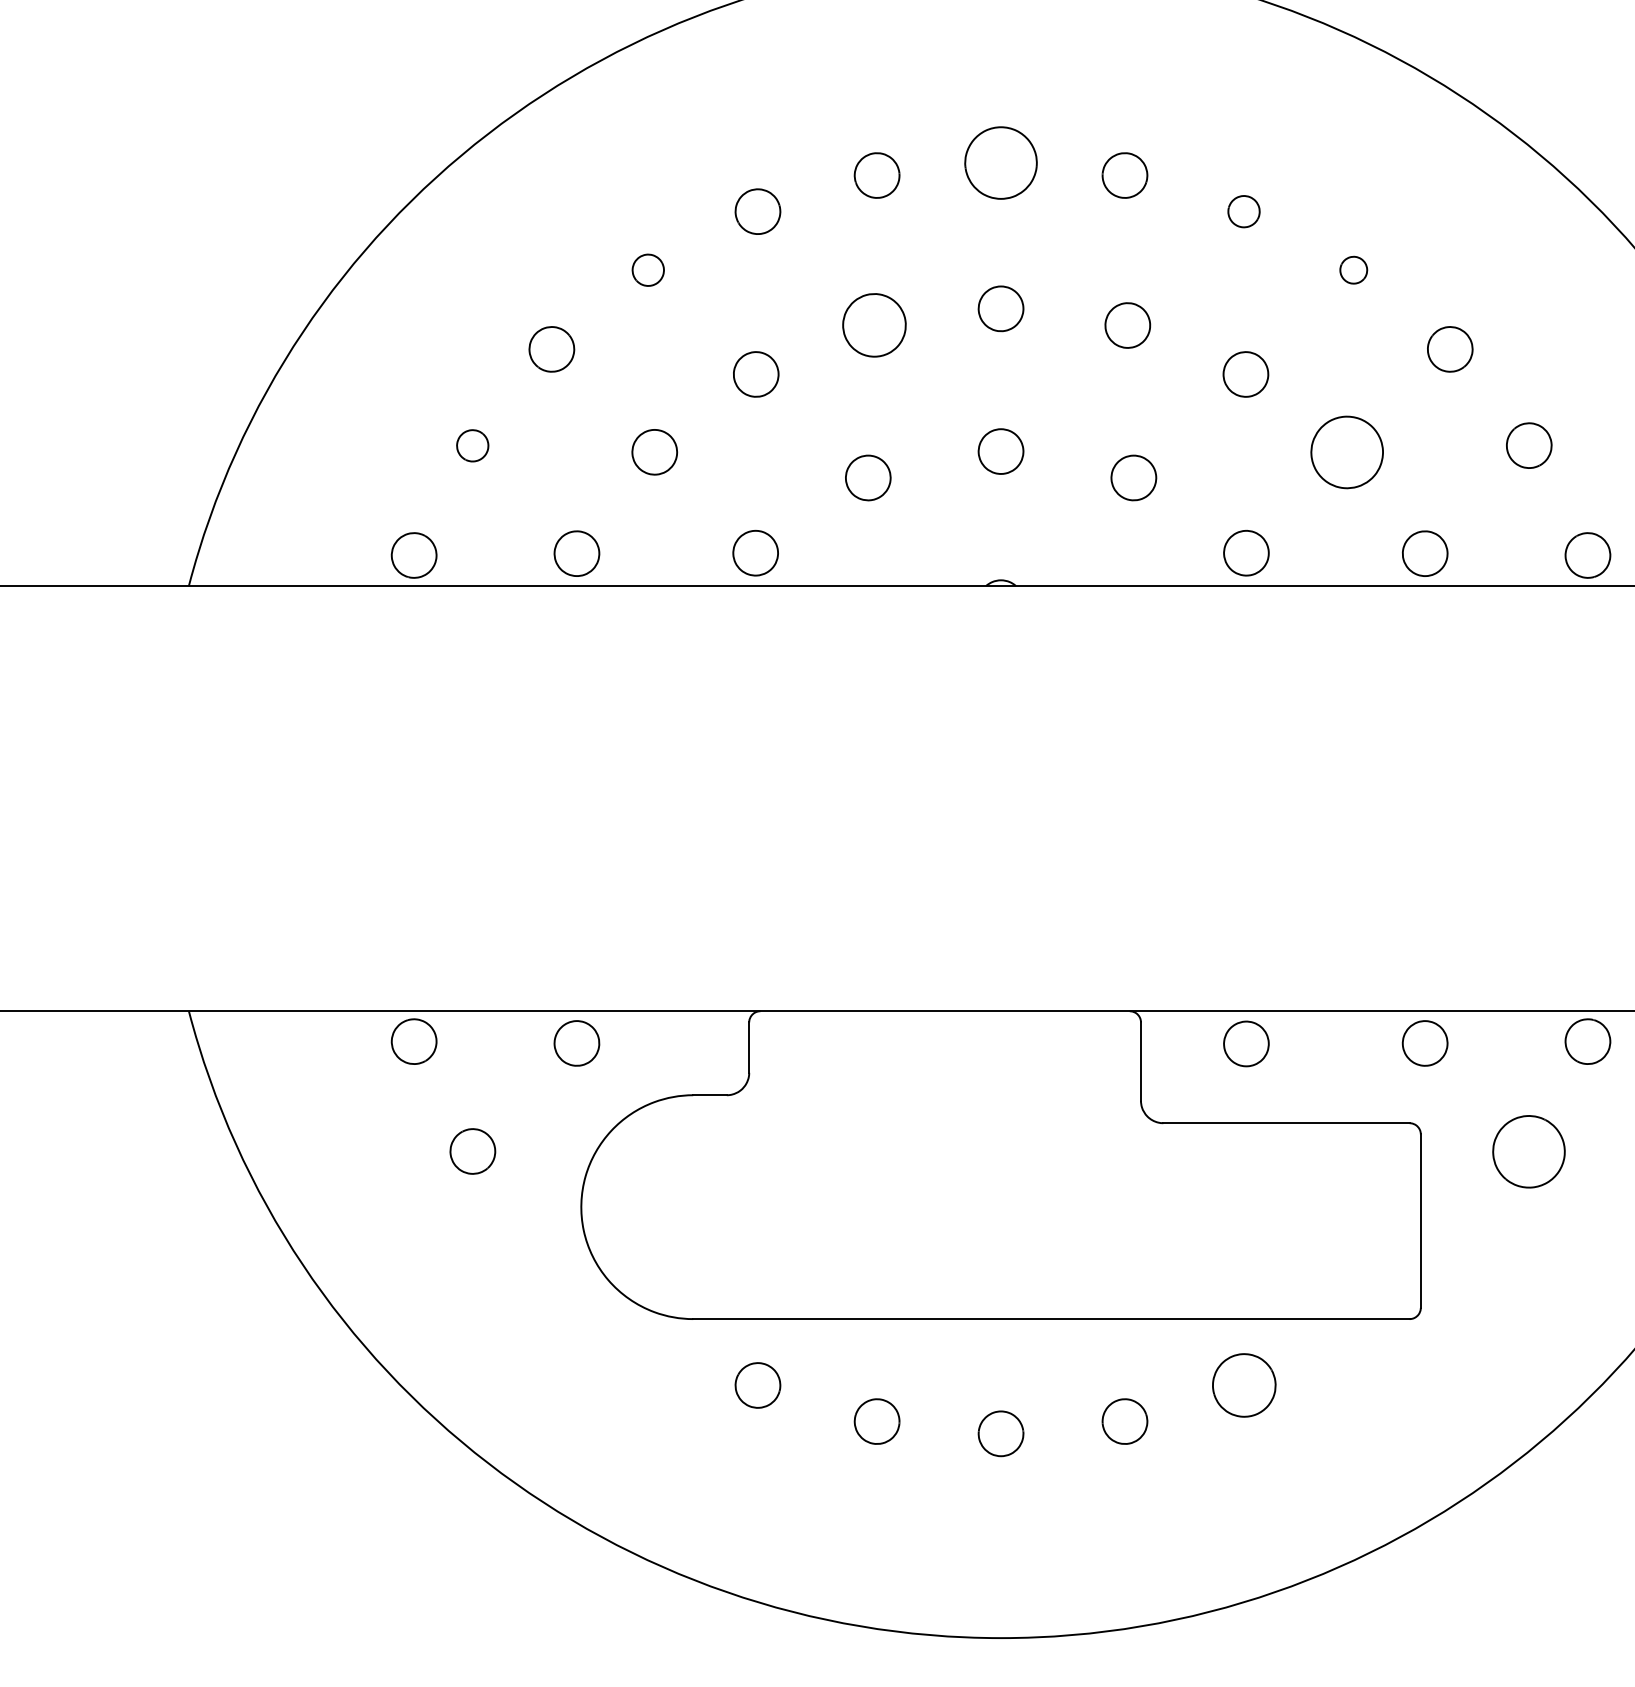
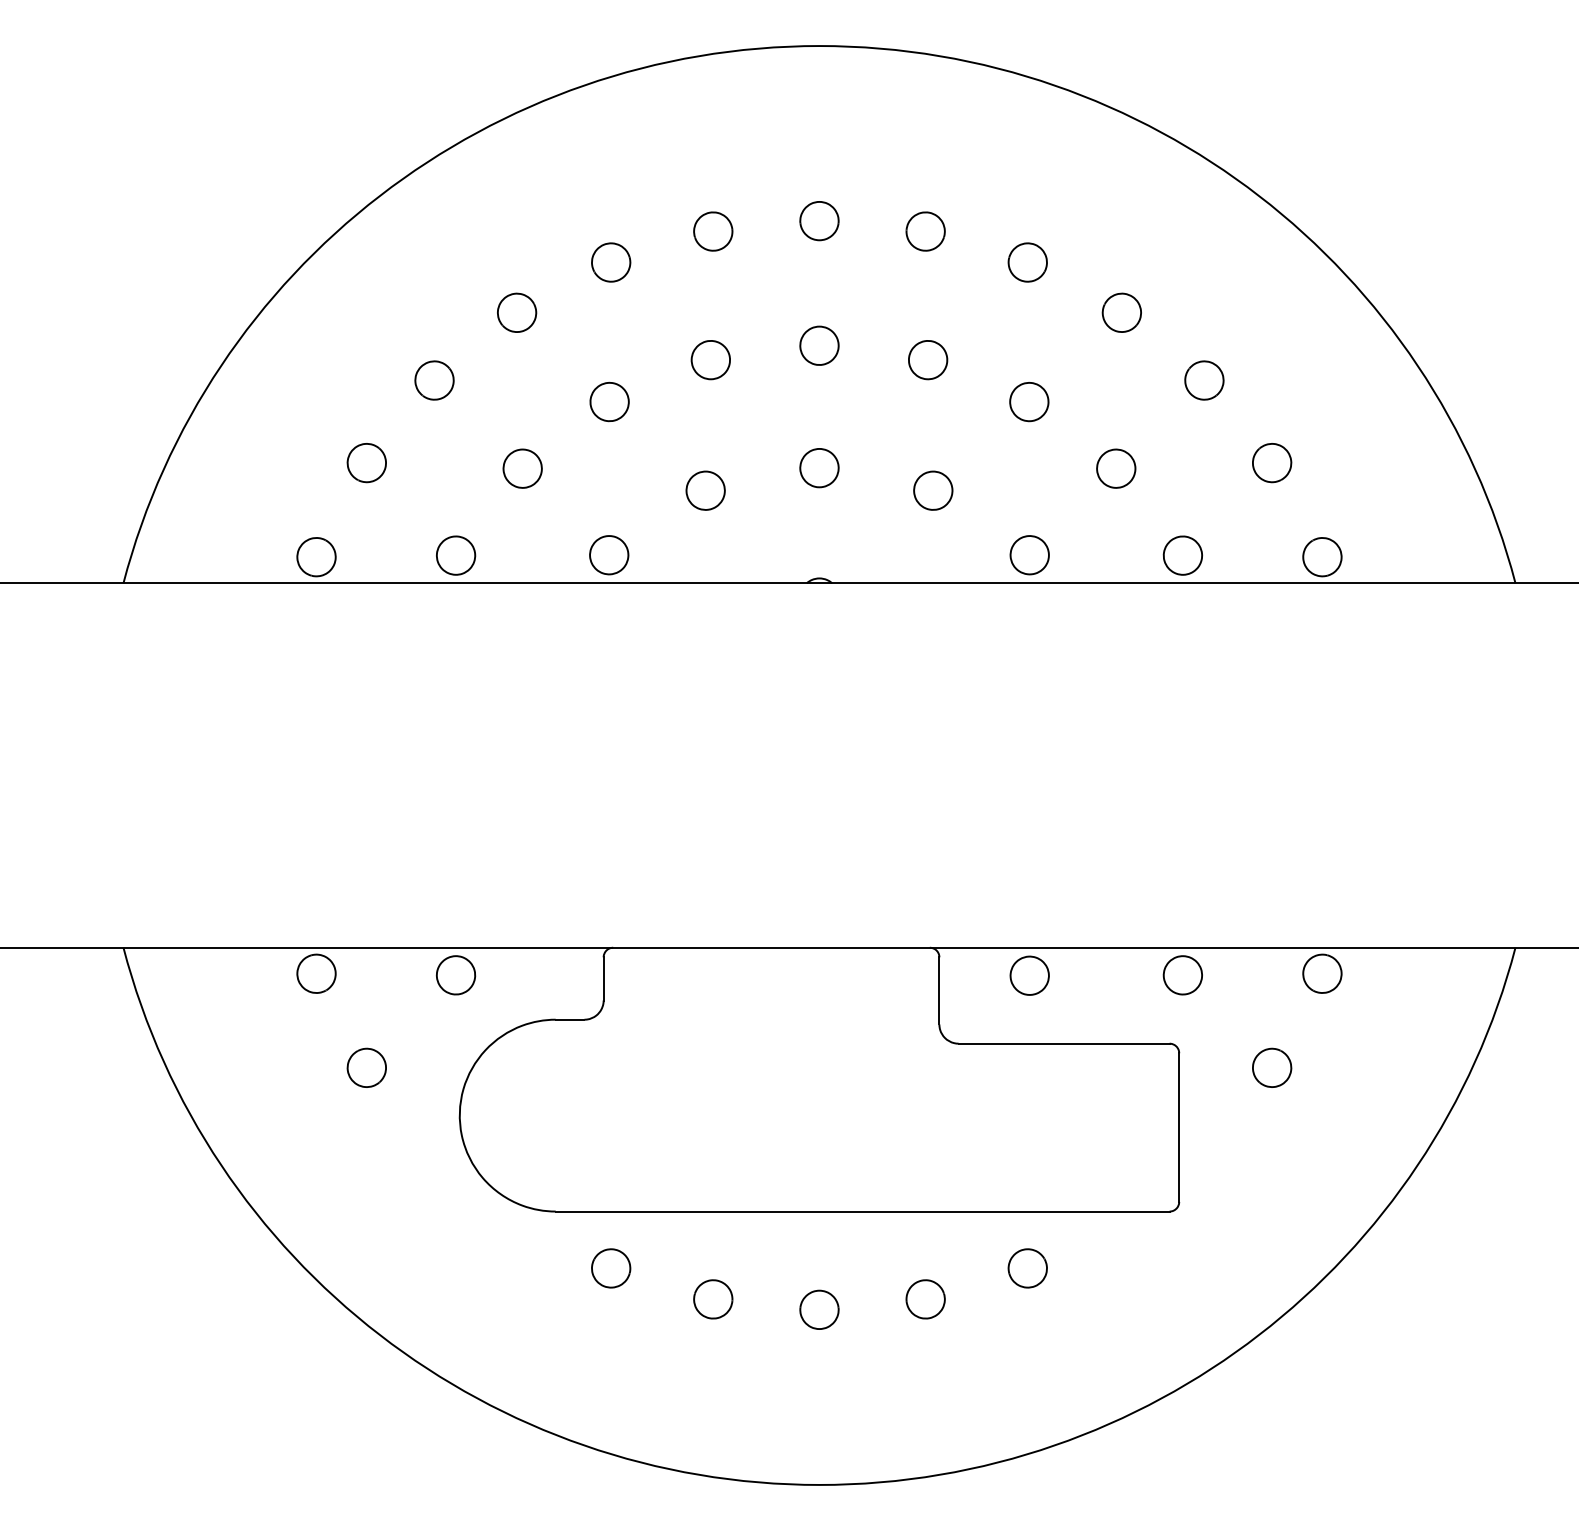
part: (1001, 163) -> (819, 221), size x0.62
part: (1243, 211) -> (1027, 262), size x1.43
part: (648, 269) -> (517, 312), size x1.43
part: (1353, 269) -> (1121, 312), size x1.67
part: (873, 326) -> (710, 360), size x0.71
part: (472, 446) -> (366, 463), size x1.43
part: (1347, 452) -> (1116, 468), size x0.62
part: (1529, 1151) -> (1272, 1067), size x0.62
part: (1243, 1385) -> (1027, 1268), size x0.71

